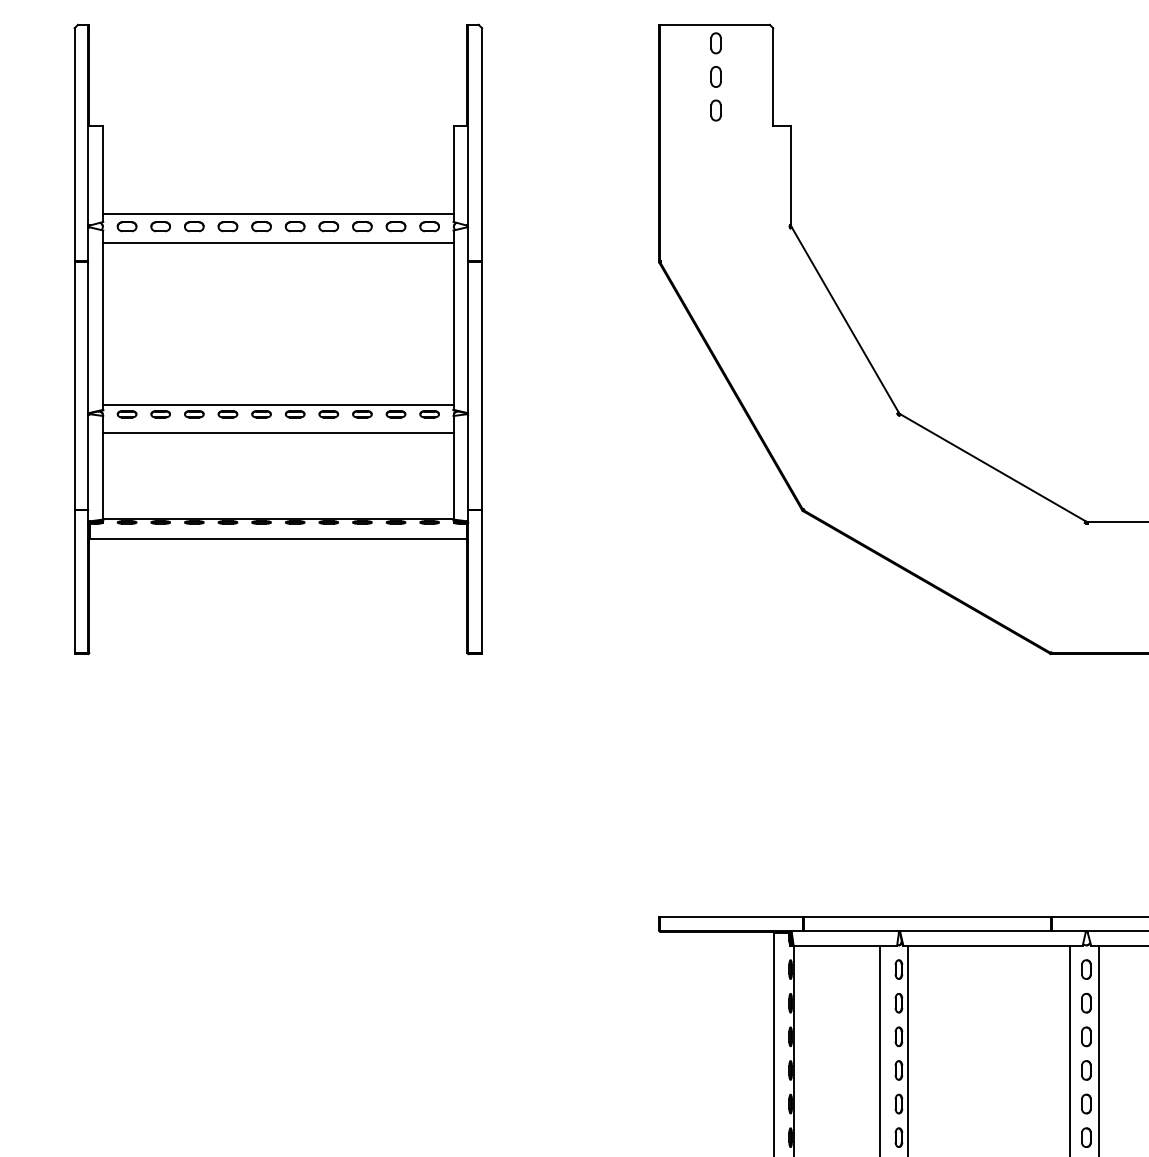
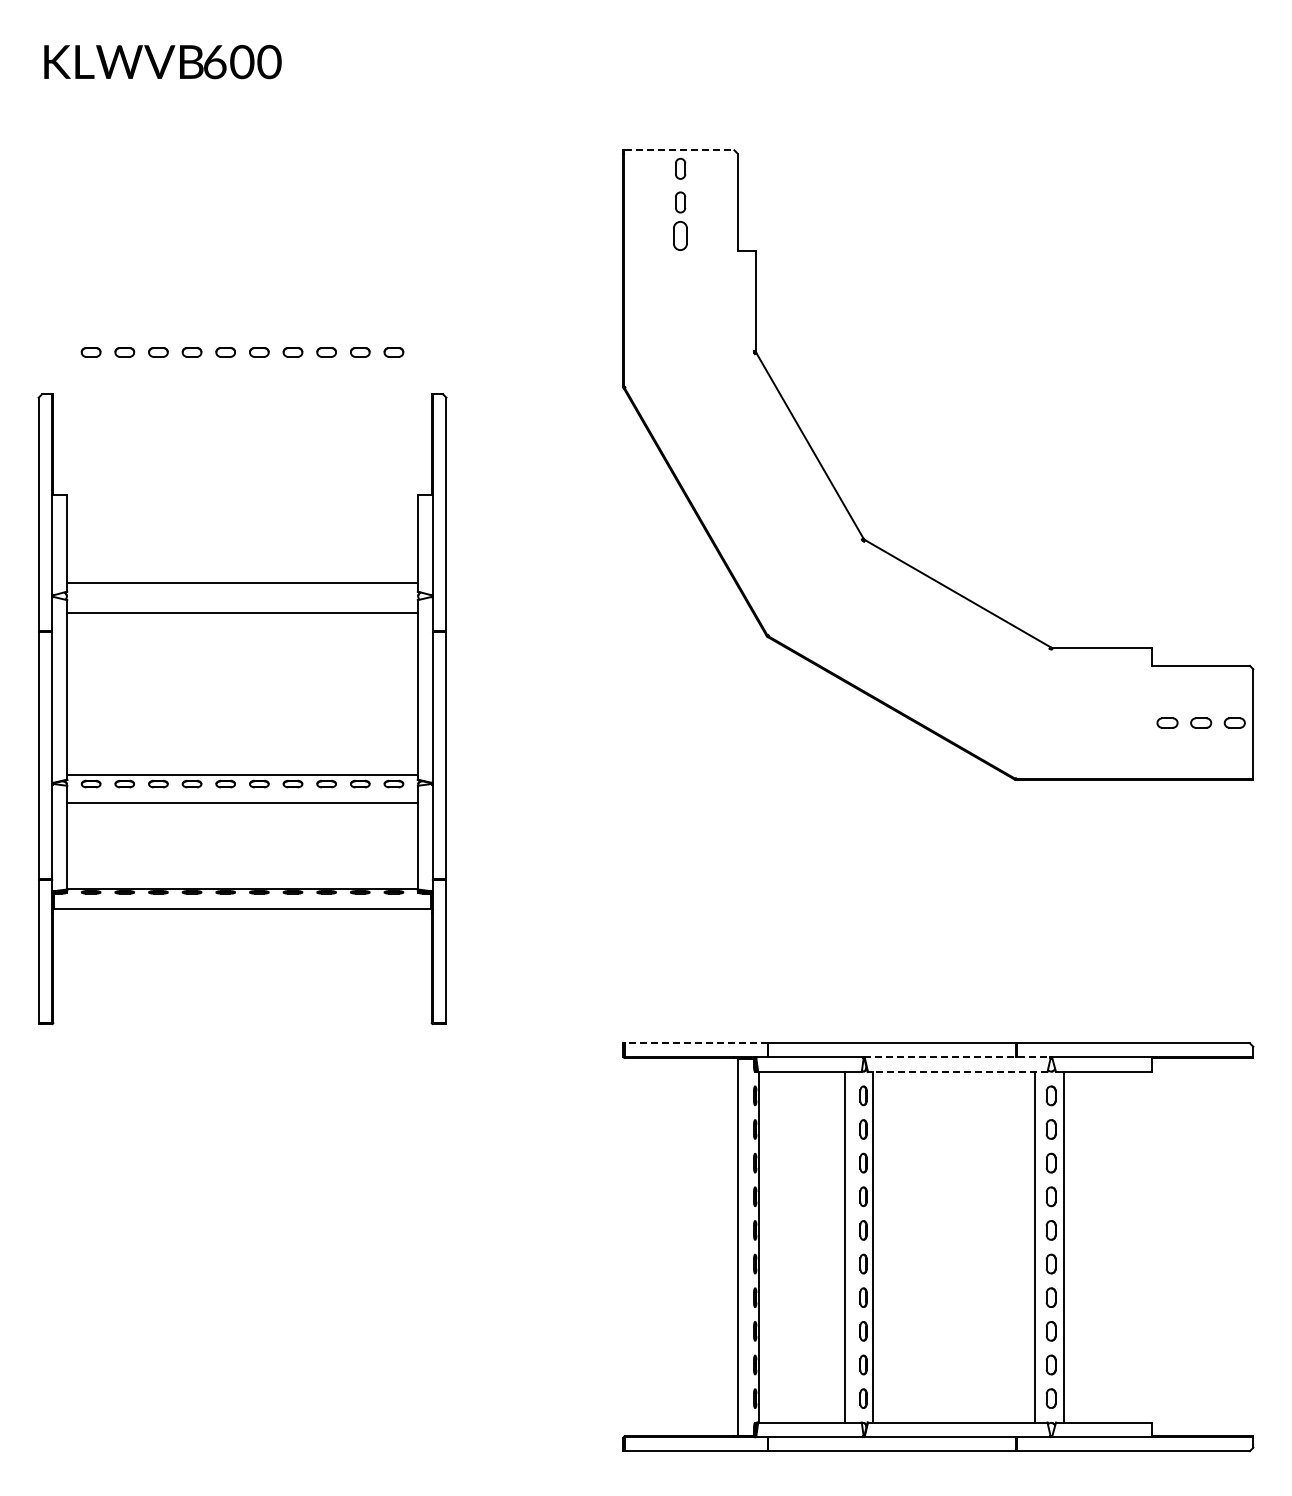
line: (714, 25) -> (679, 150), solid -> dashed
part: (715, 110) -> (680, 236), size x1.4
part: (278, 339) -> (242, 709), moved
line: (730, 917) -> (695, 1043), solid -> dashed
line: (991, 931) -> (956, 1057), solid -> dashed
line: (992, 945) -> (957, 1071), solid -> dashed

